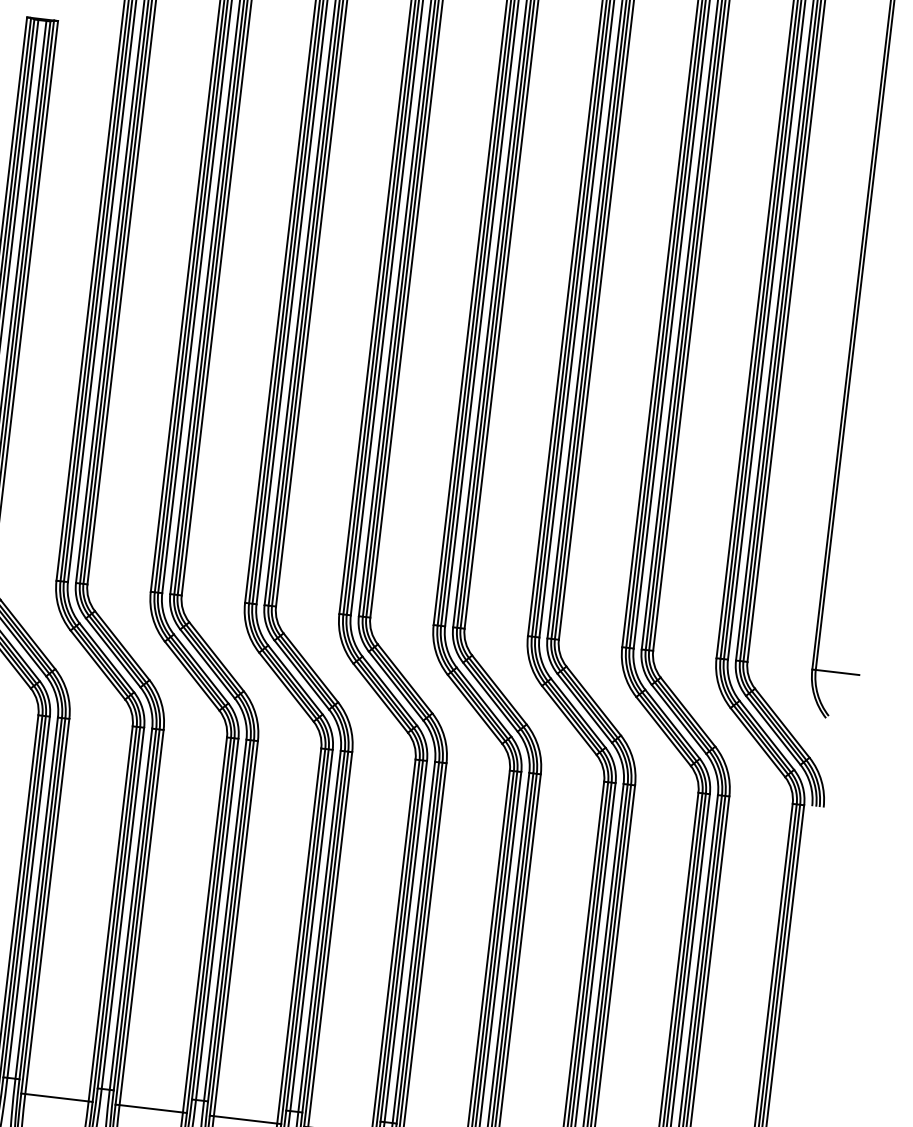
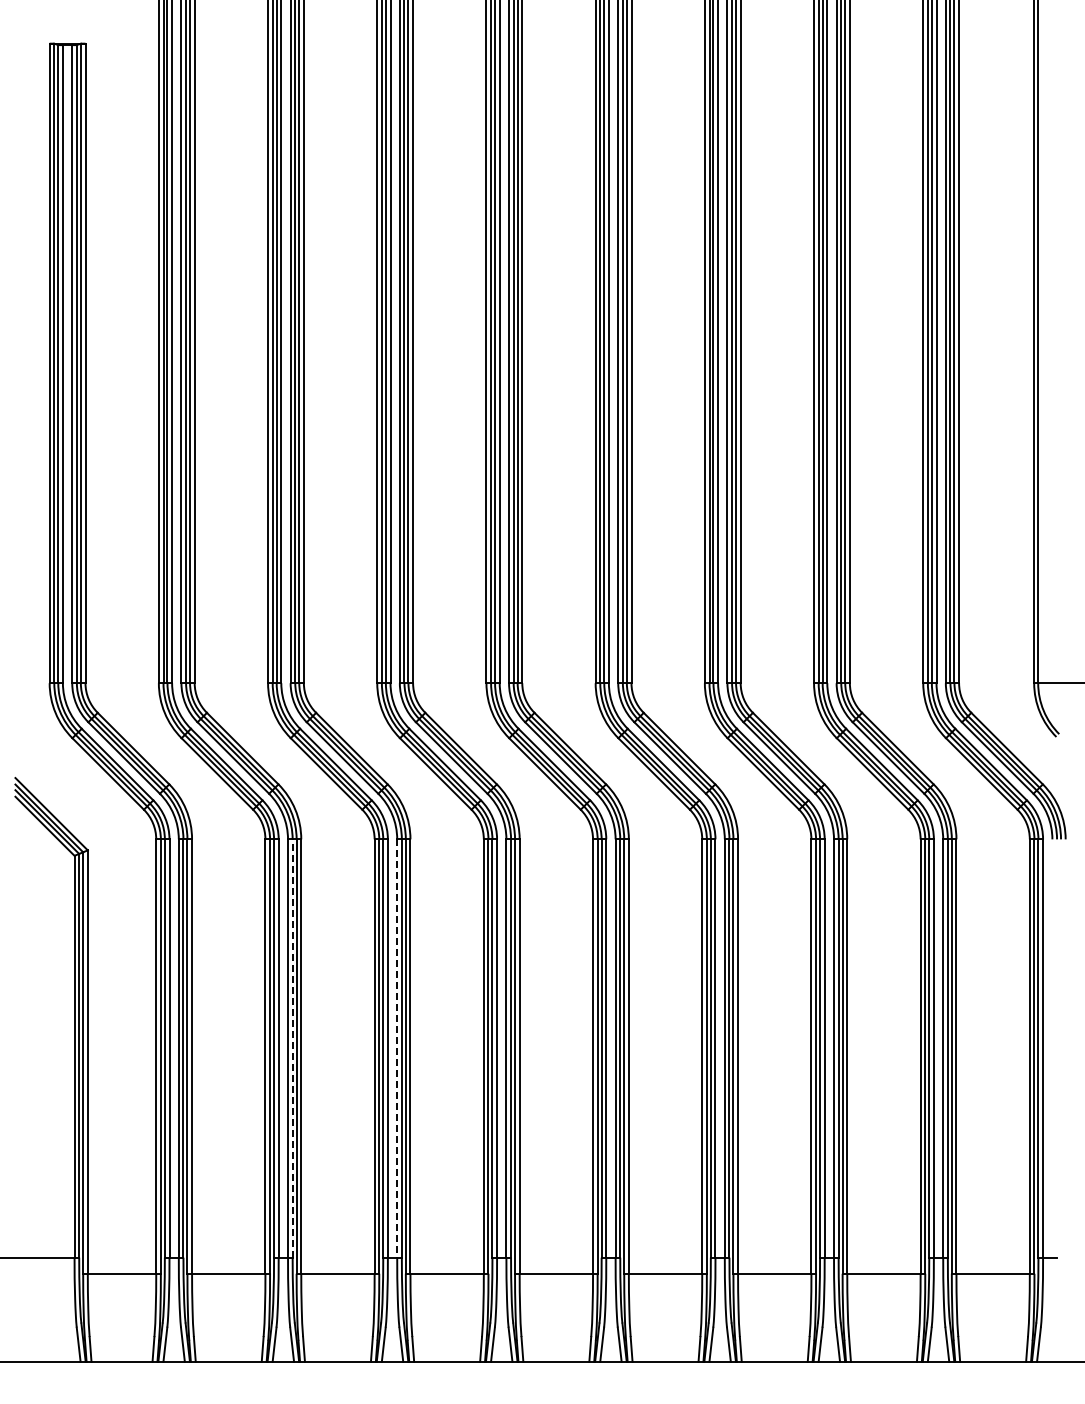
line: (134, 909) -> (292, 1048), solid -> dashed
line: (225, 921) -> (397, 1049), solid -> dashed

